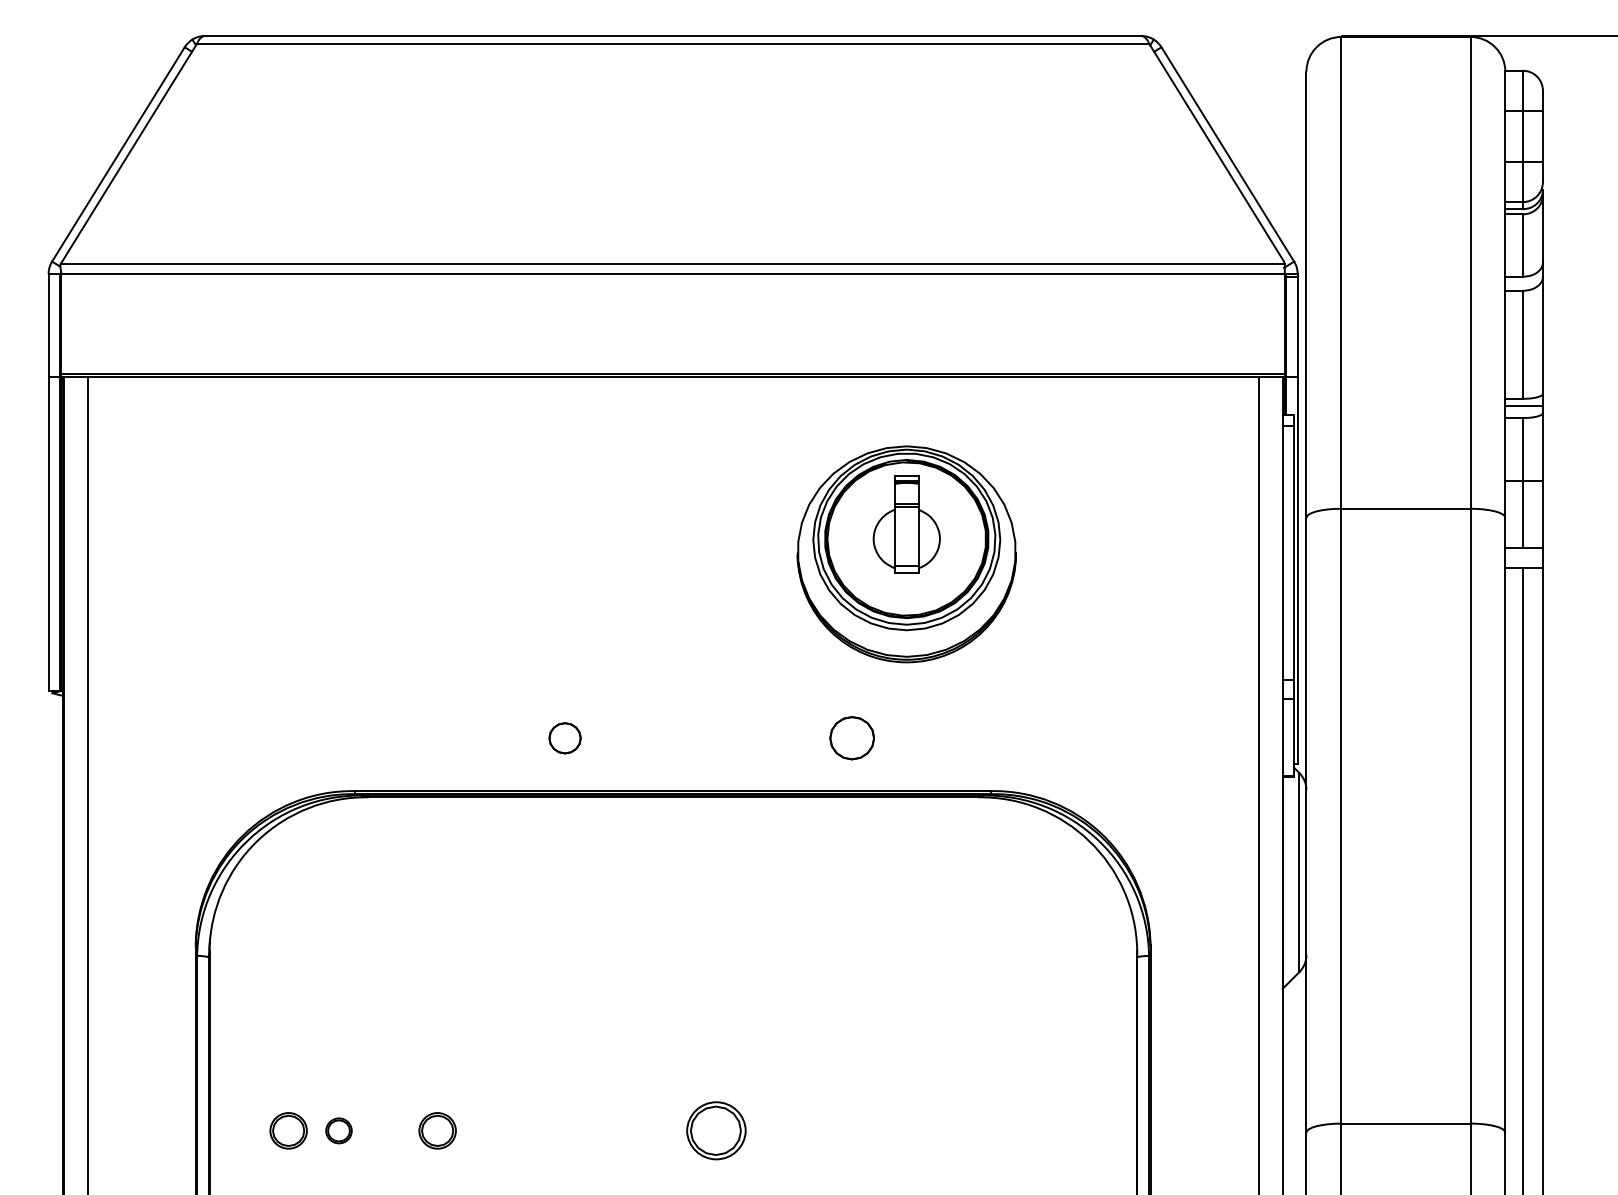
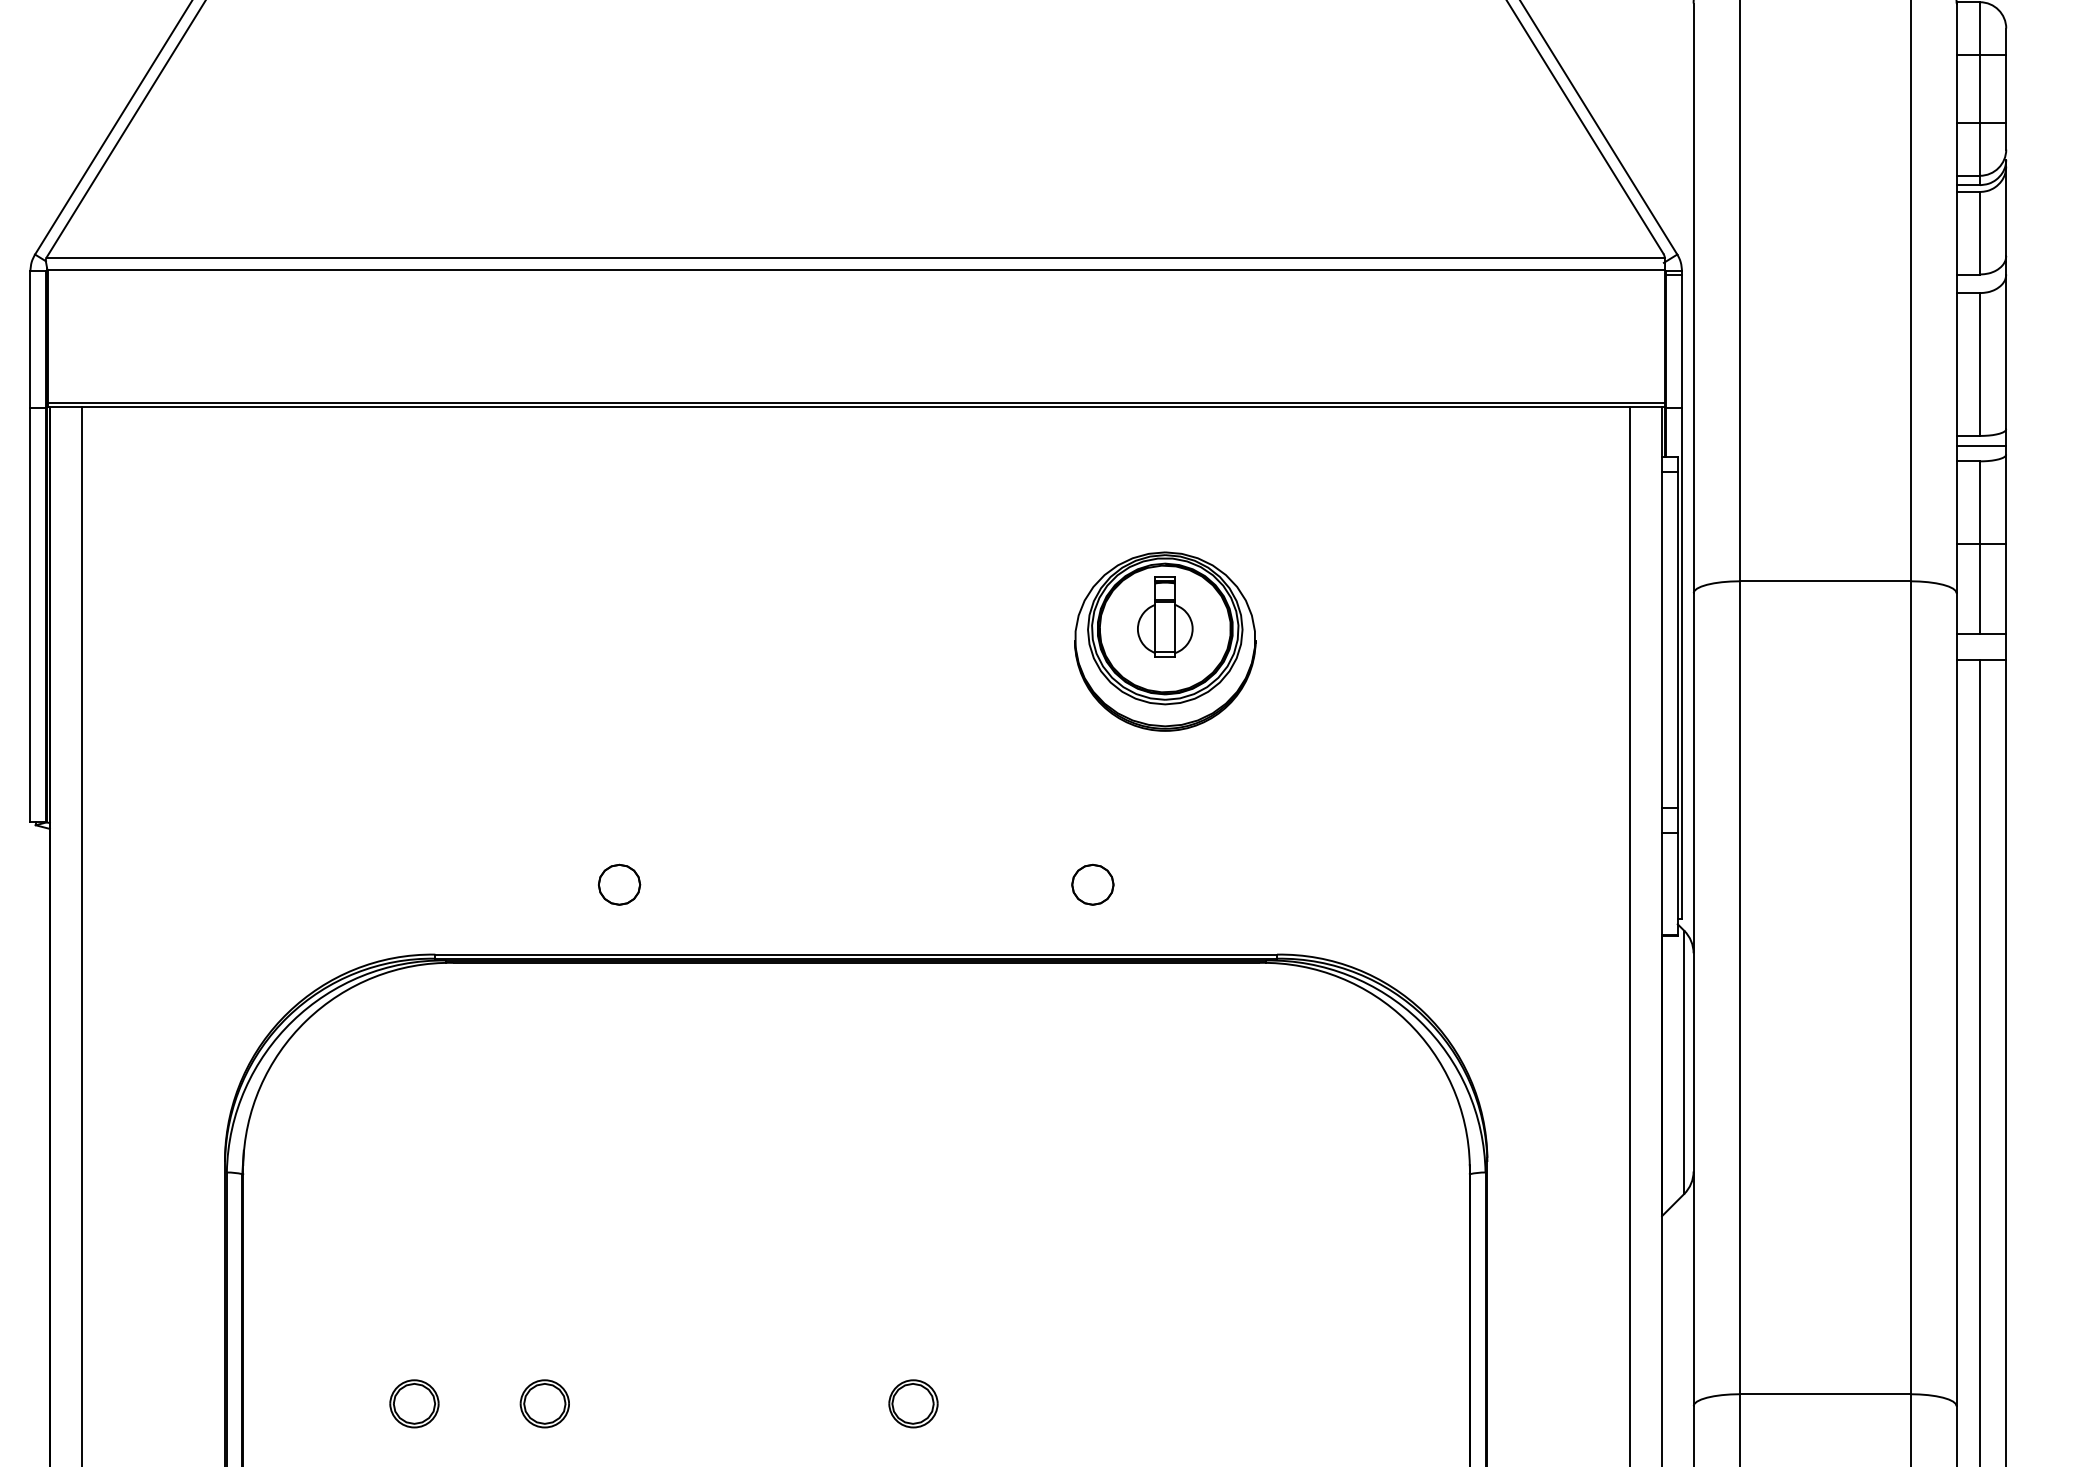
part: (906, 554) -> (1164, 641), size x0.62
part: (564, 738) -> (618, 885), moved
part: (851, 738) -> (1092, 885), size x0.71
part: (288, 1130) -> (347, 1403), removed
part: (338, 1130) -> (413, 1403), size x1.43
part: (716, 1130) -> (913, 1403), size x0.62

